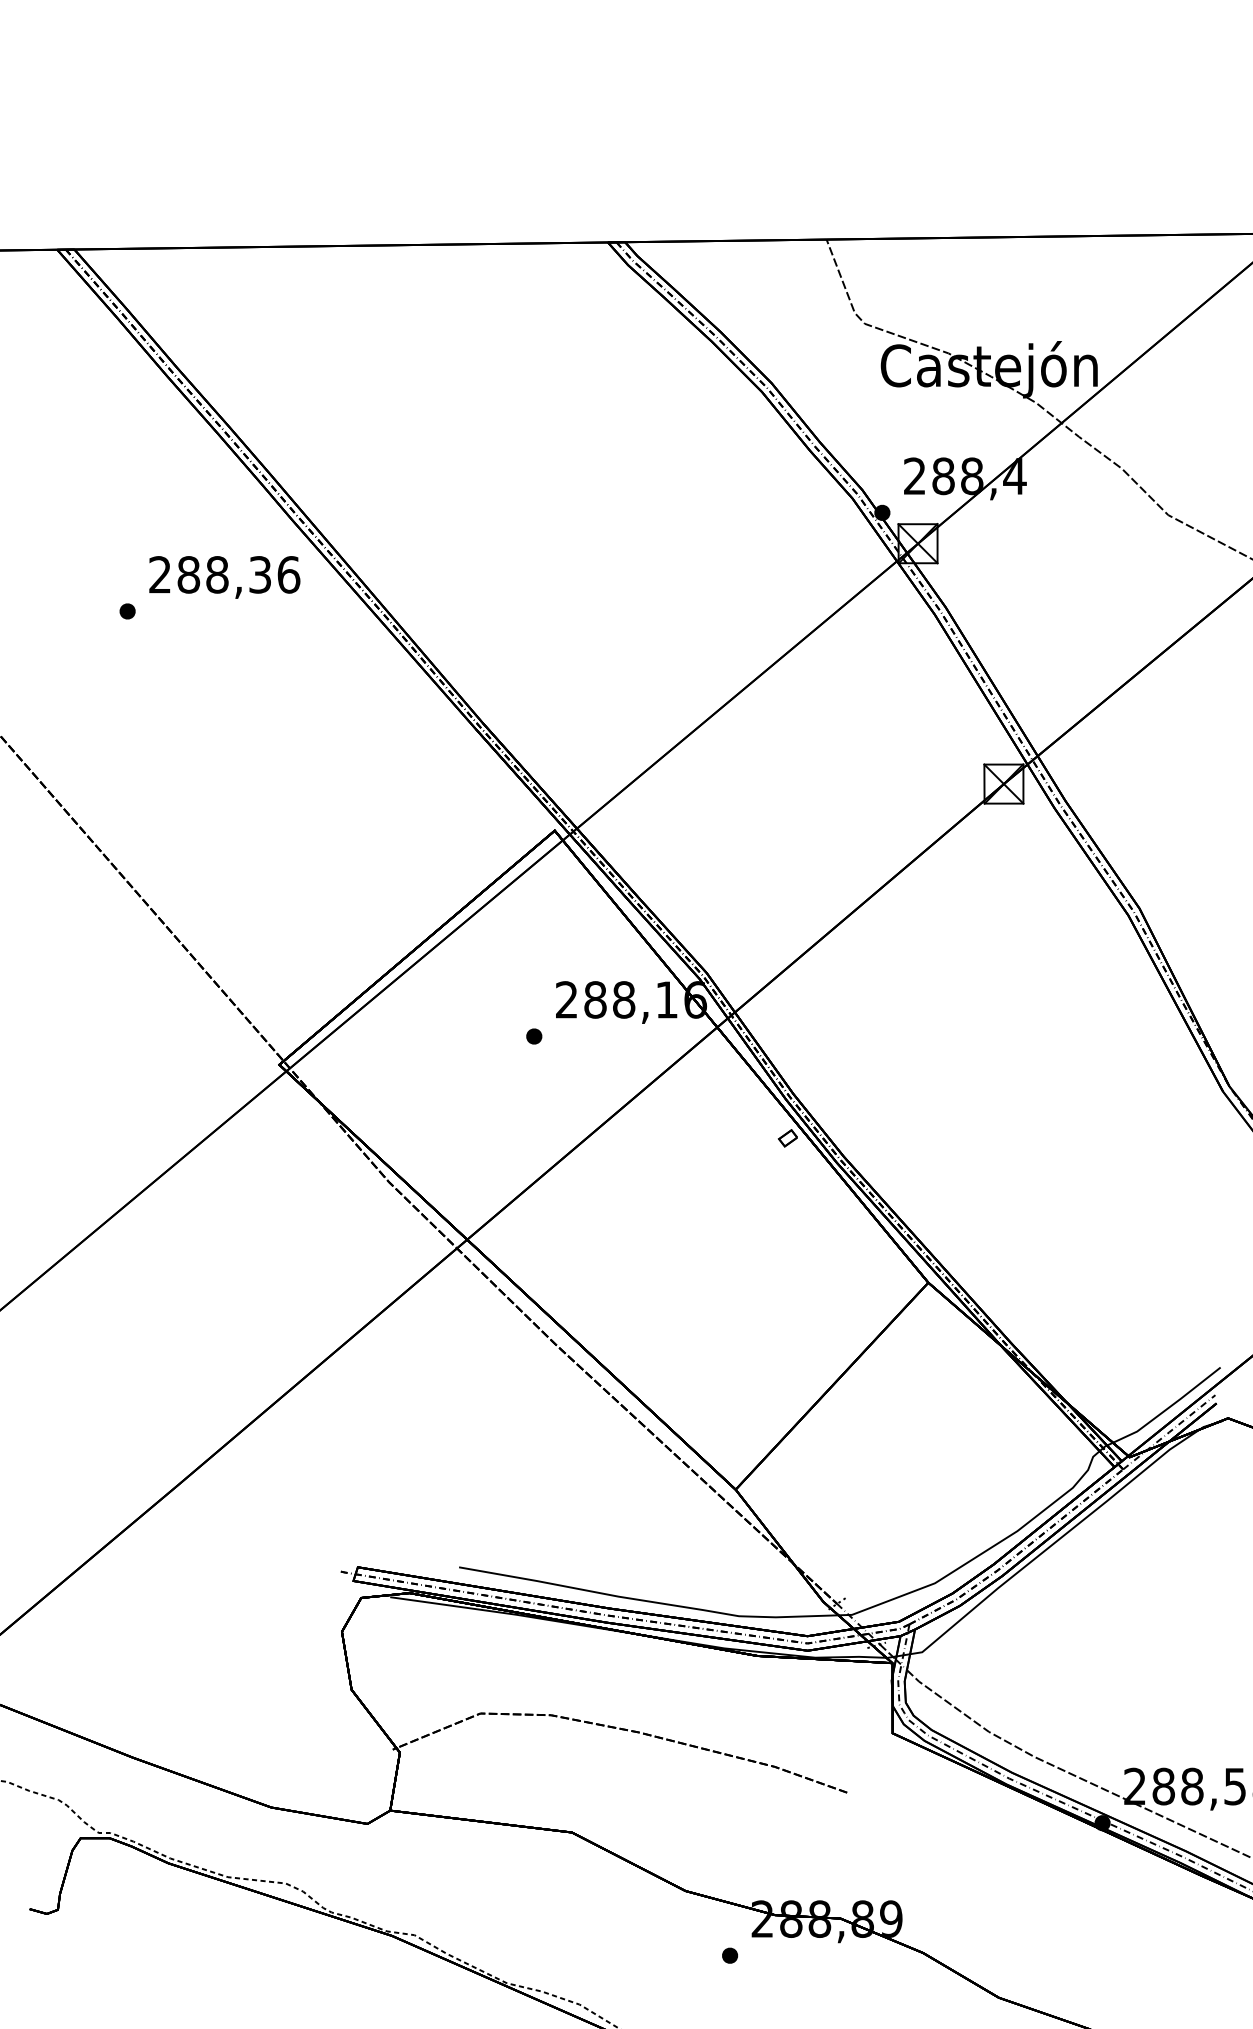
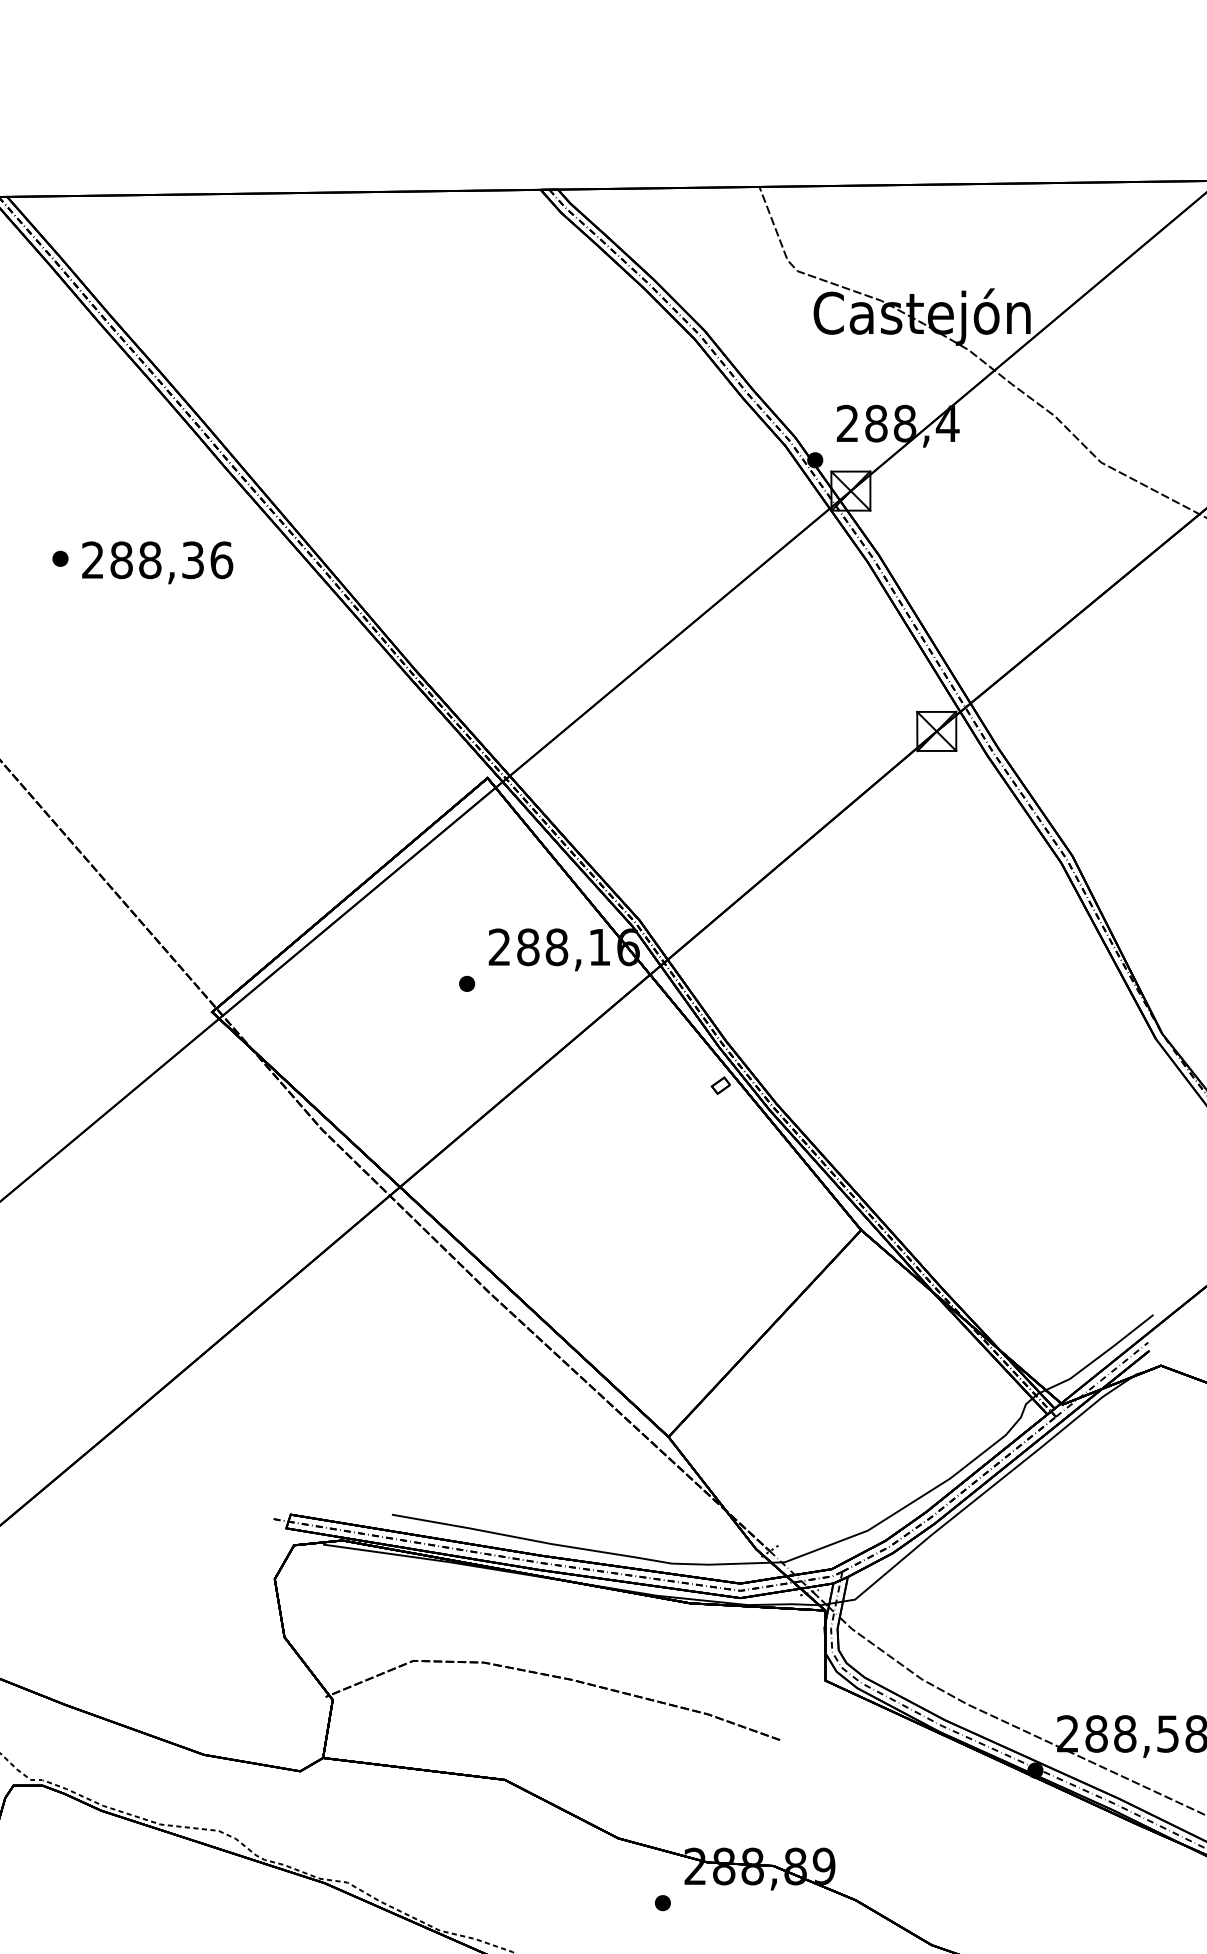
text: (224, 577) -> (157, 562), moved

